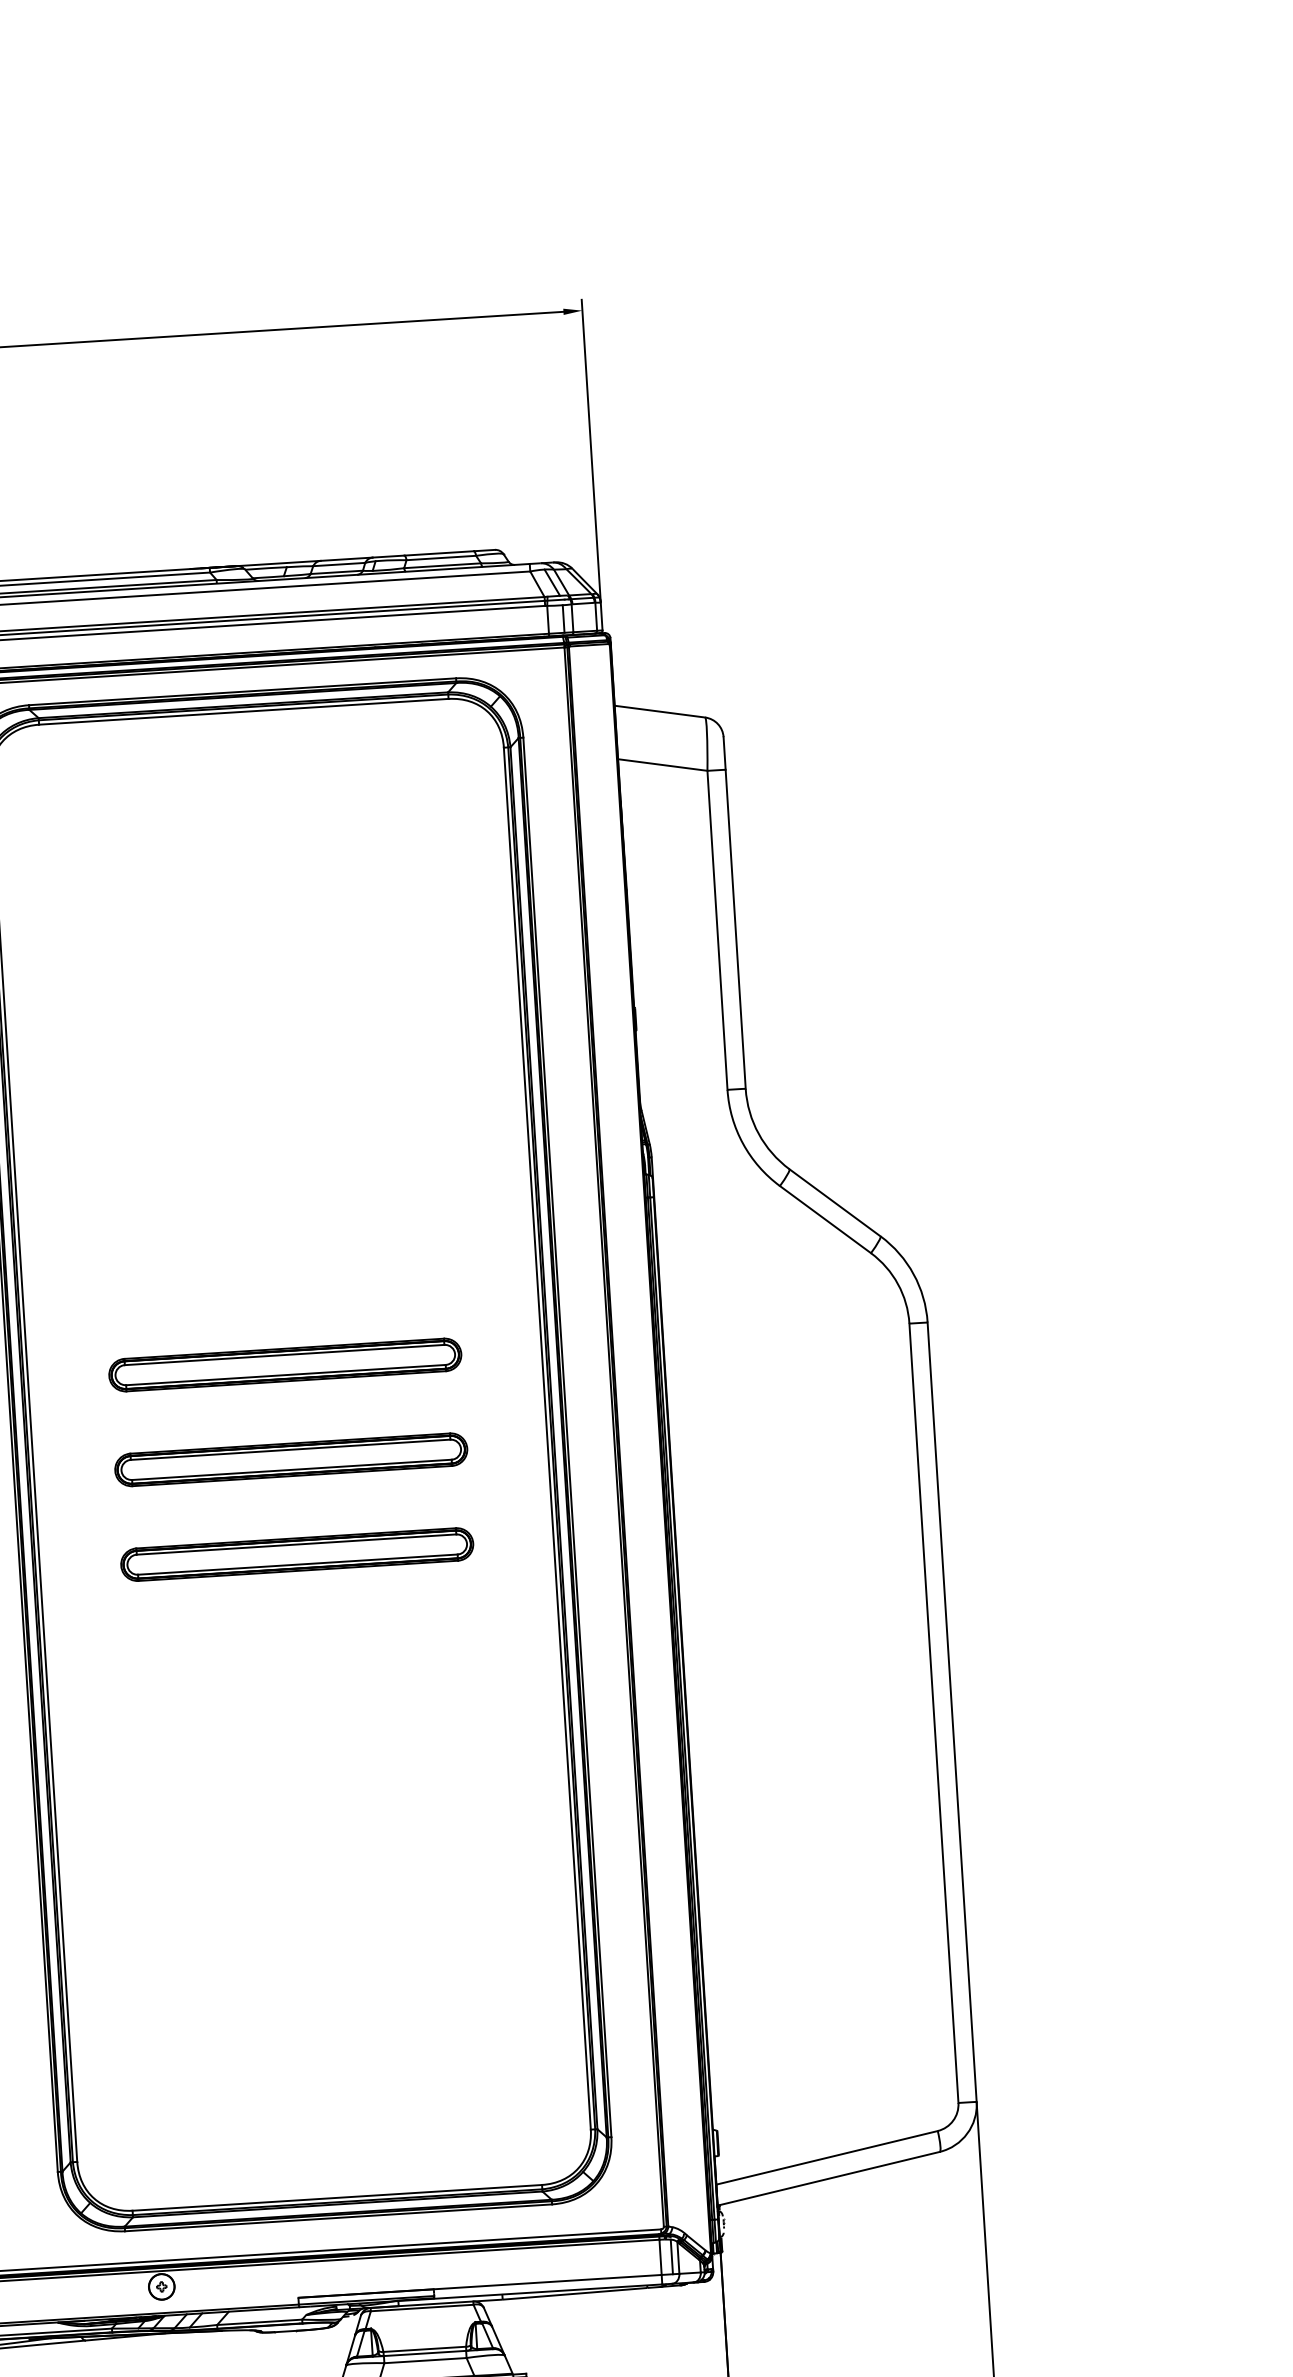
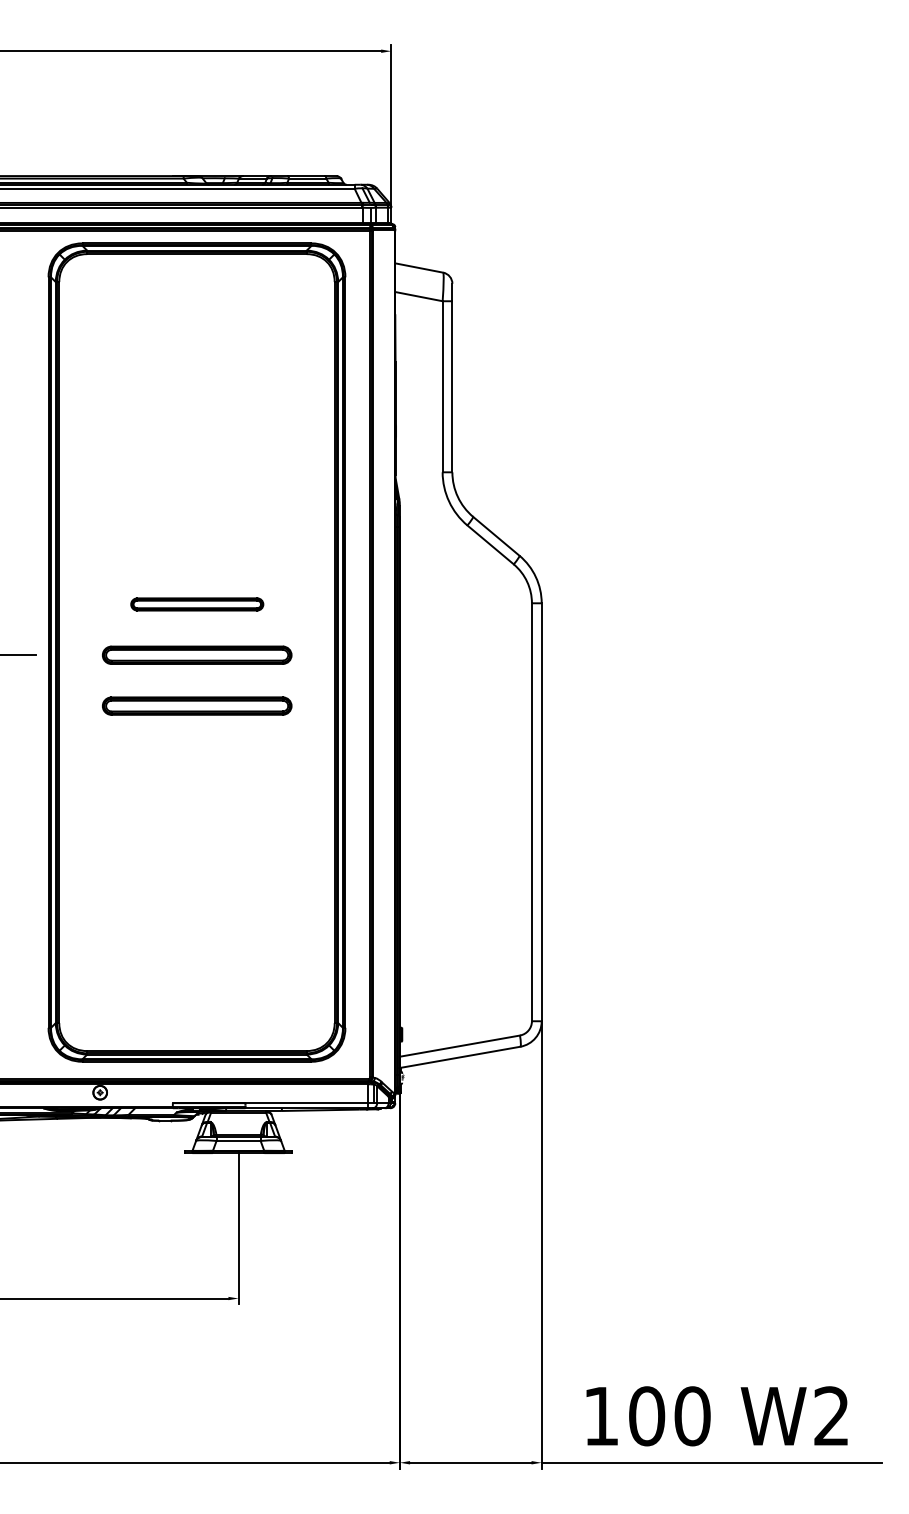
part: (285, 1365) -> (197, 604), size x0.7

